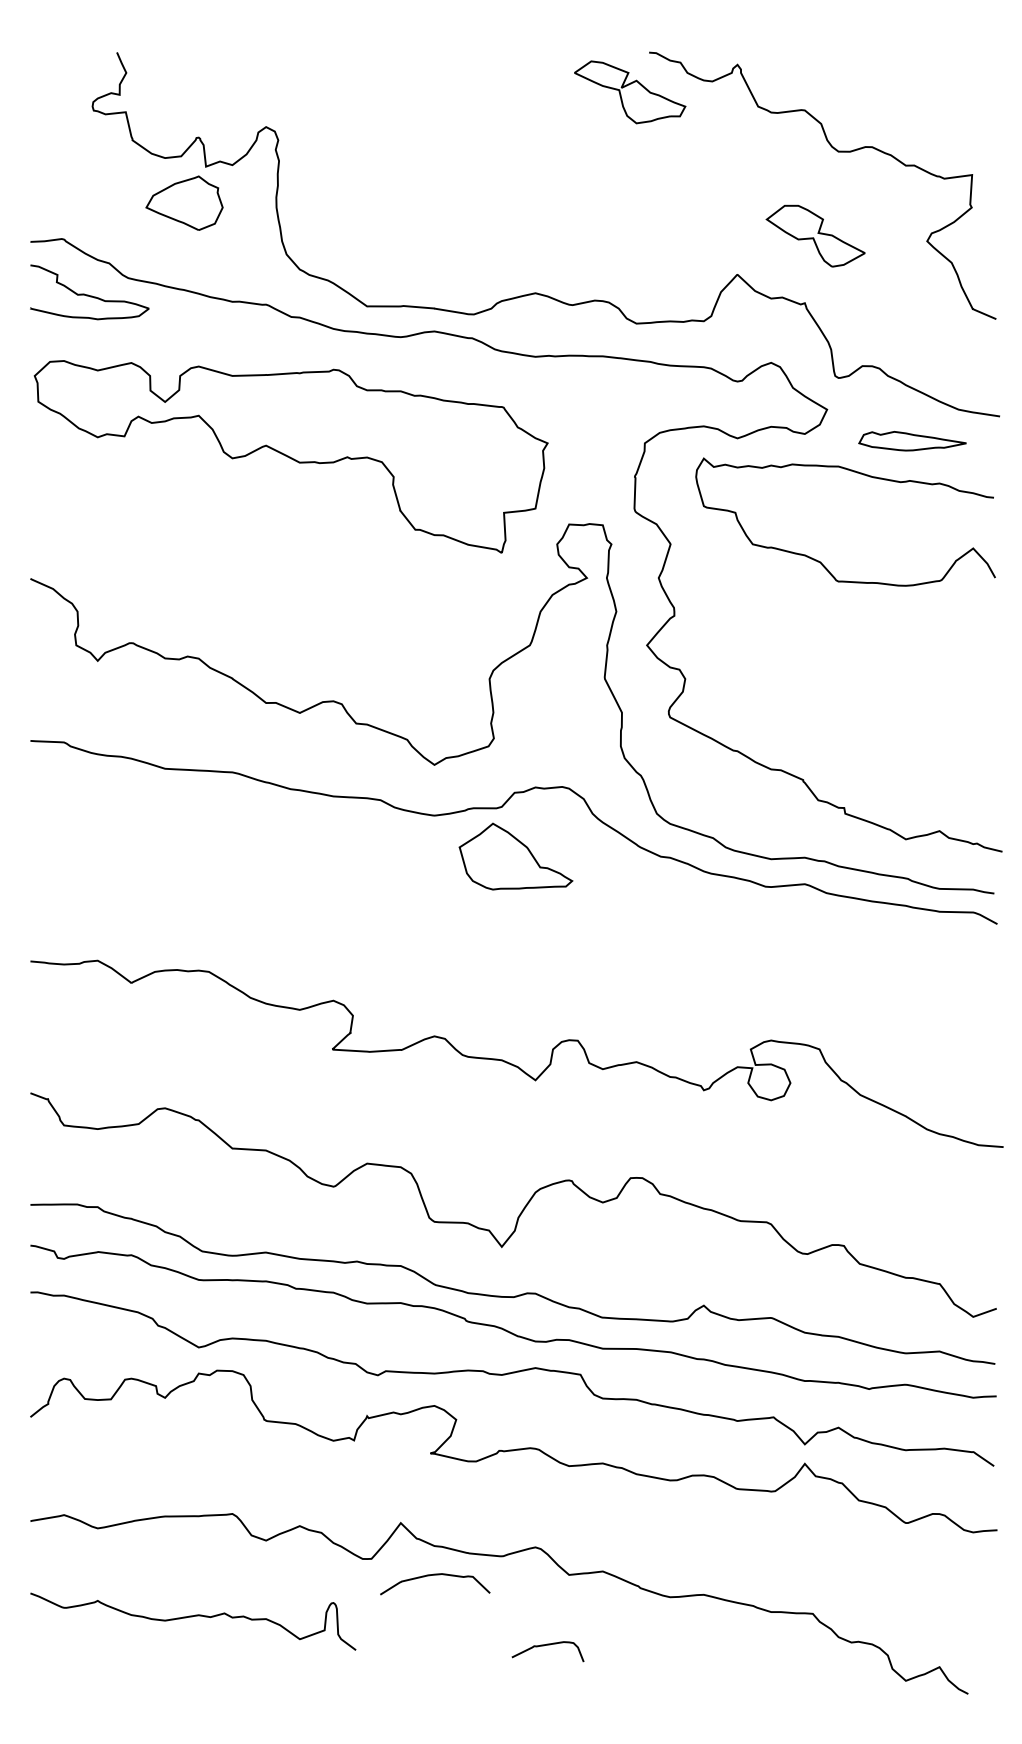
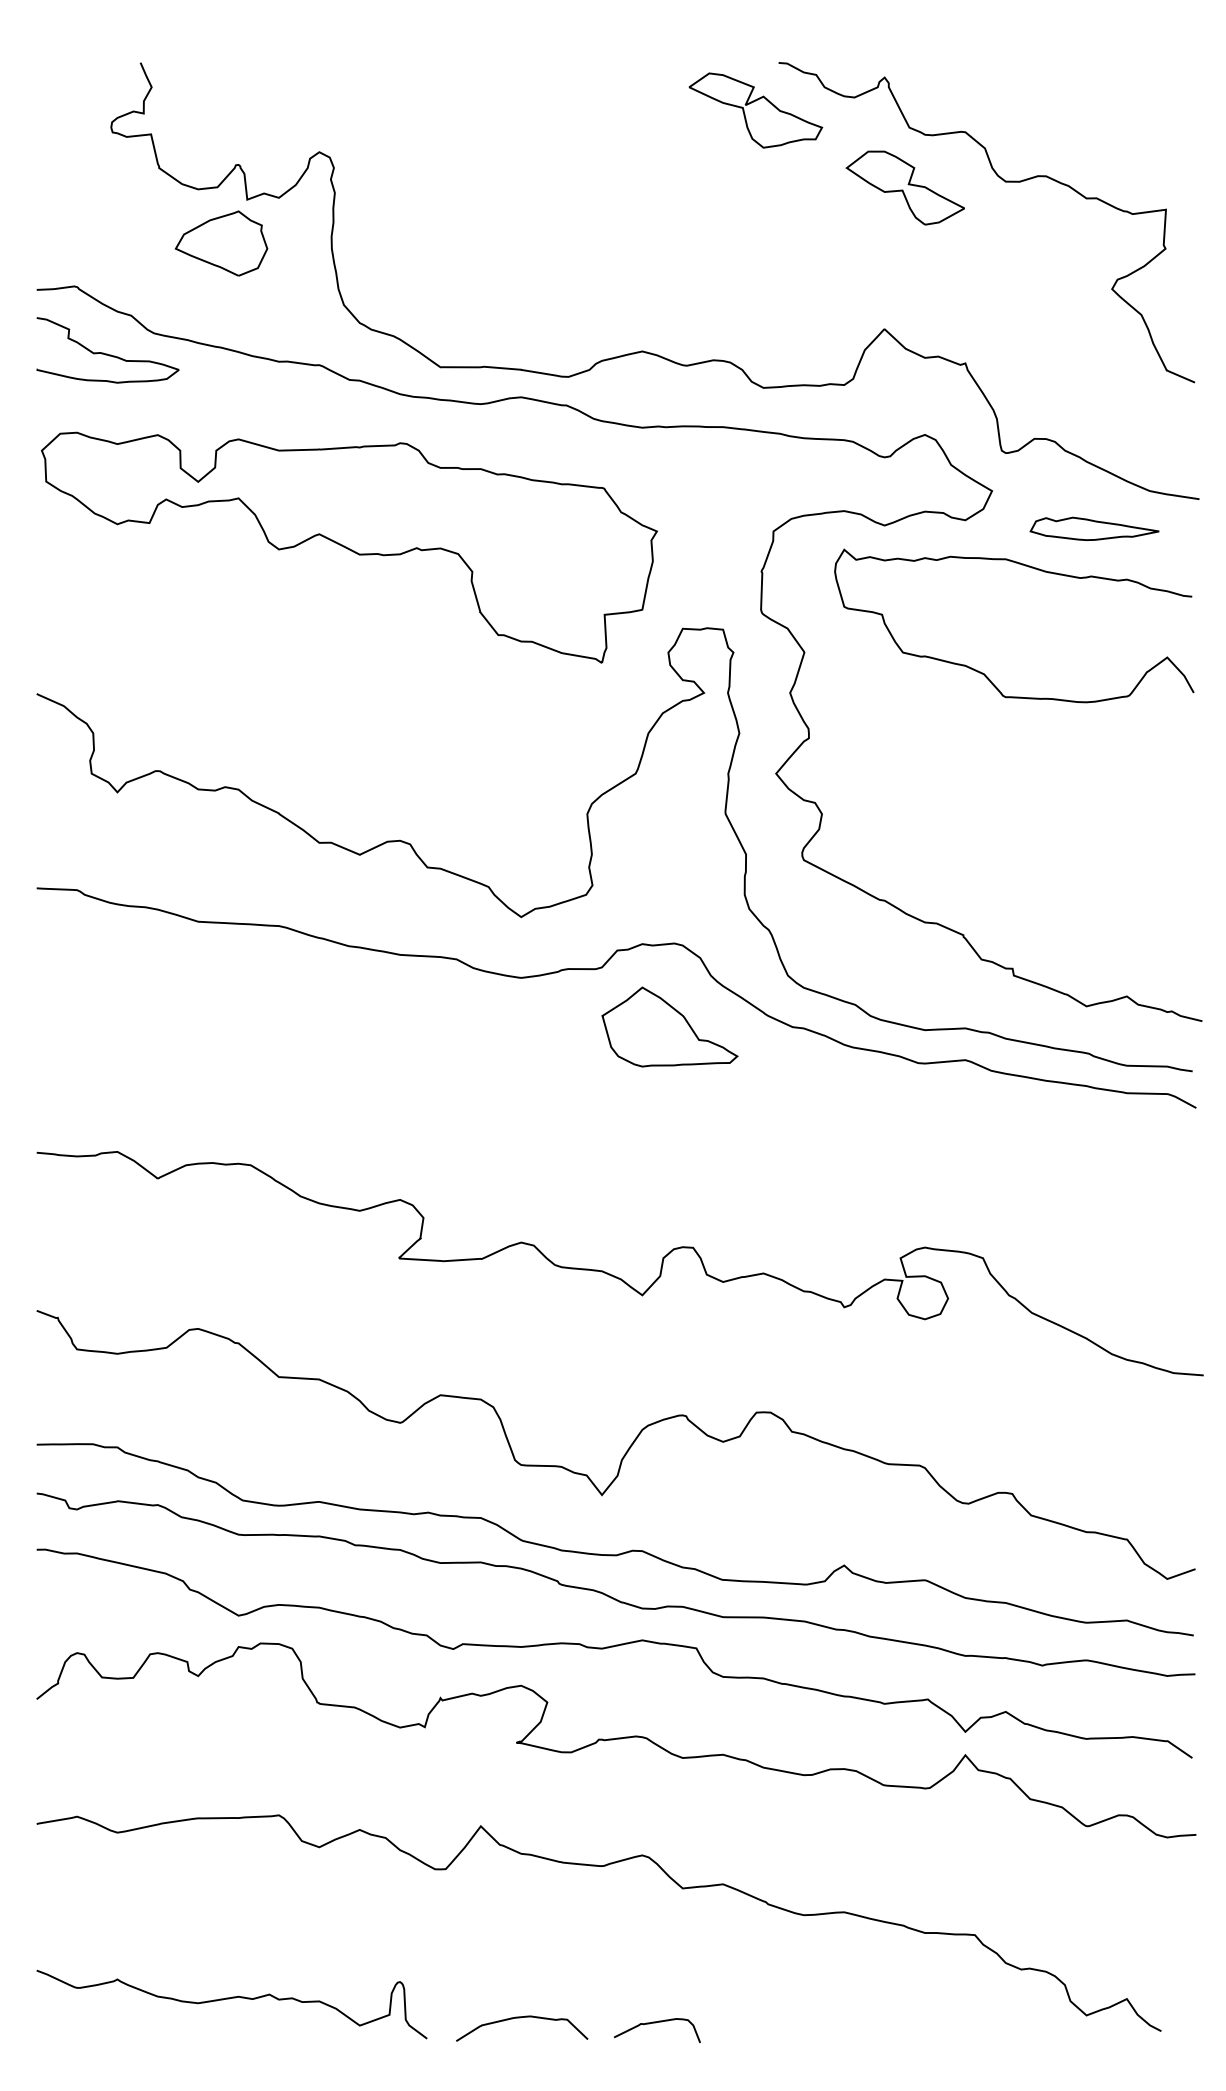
part: (814, 235) -> (904, 187), moved
part: (515, 856) -> (669, 1026), moved
curve: (433, 1575) -> (520, 2018), moved
curve: (191, 1617) -> (229, 1999), moved
curve: (546, 1645) -> (655, 2023), moved

